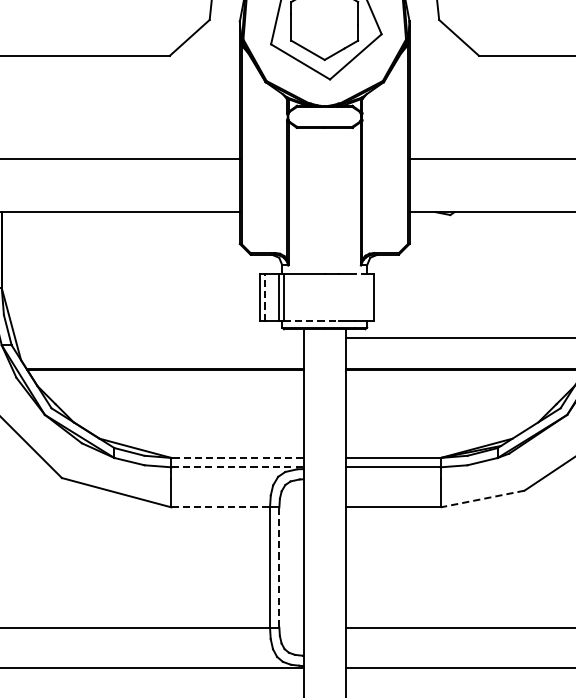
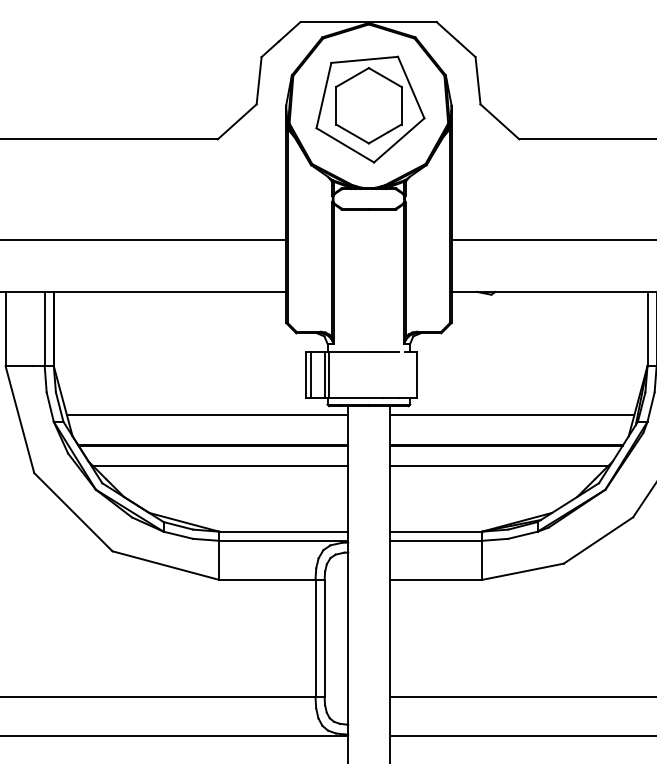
line: (264, 297) -> (310, 375), dashed -> solid
line: (312, 320) -> (356, 397), dashed -> solid
line: (159, 337) -> (207, 414), added
line: (172, 390) -> (220, 465), added
line: (457, 390) -> (498, 465), added
line: (237, 457) -> (283, 531), dashed -> solid
line: (238, 466) -> (284, 540), dashed -> solid
line: (482, 498) -> (522, 571), dashed -> solid
line: (220, 506) -> (267, 579), dashed -> solid
line: (279, 567) -> (324, 638), dashed -> solid

